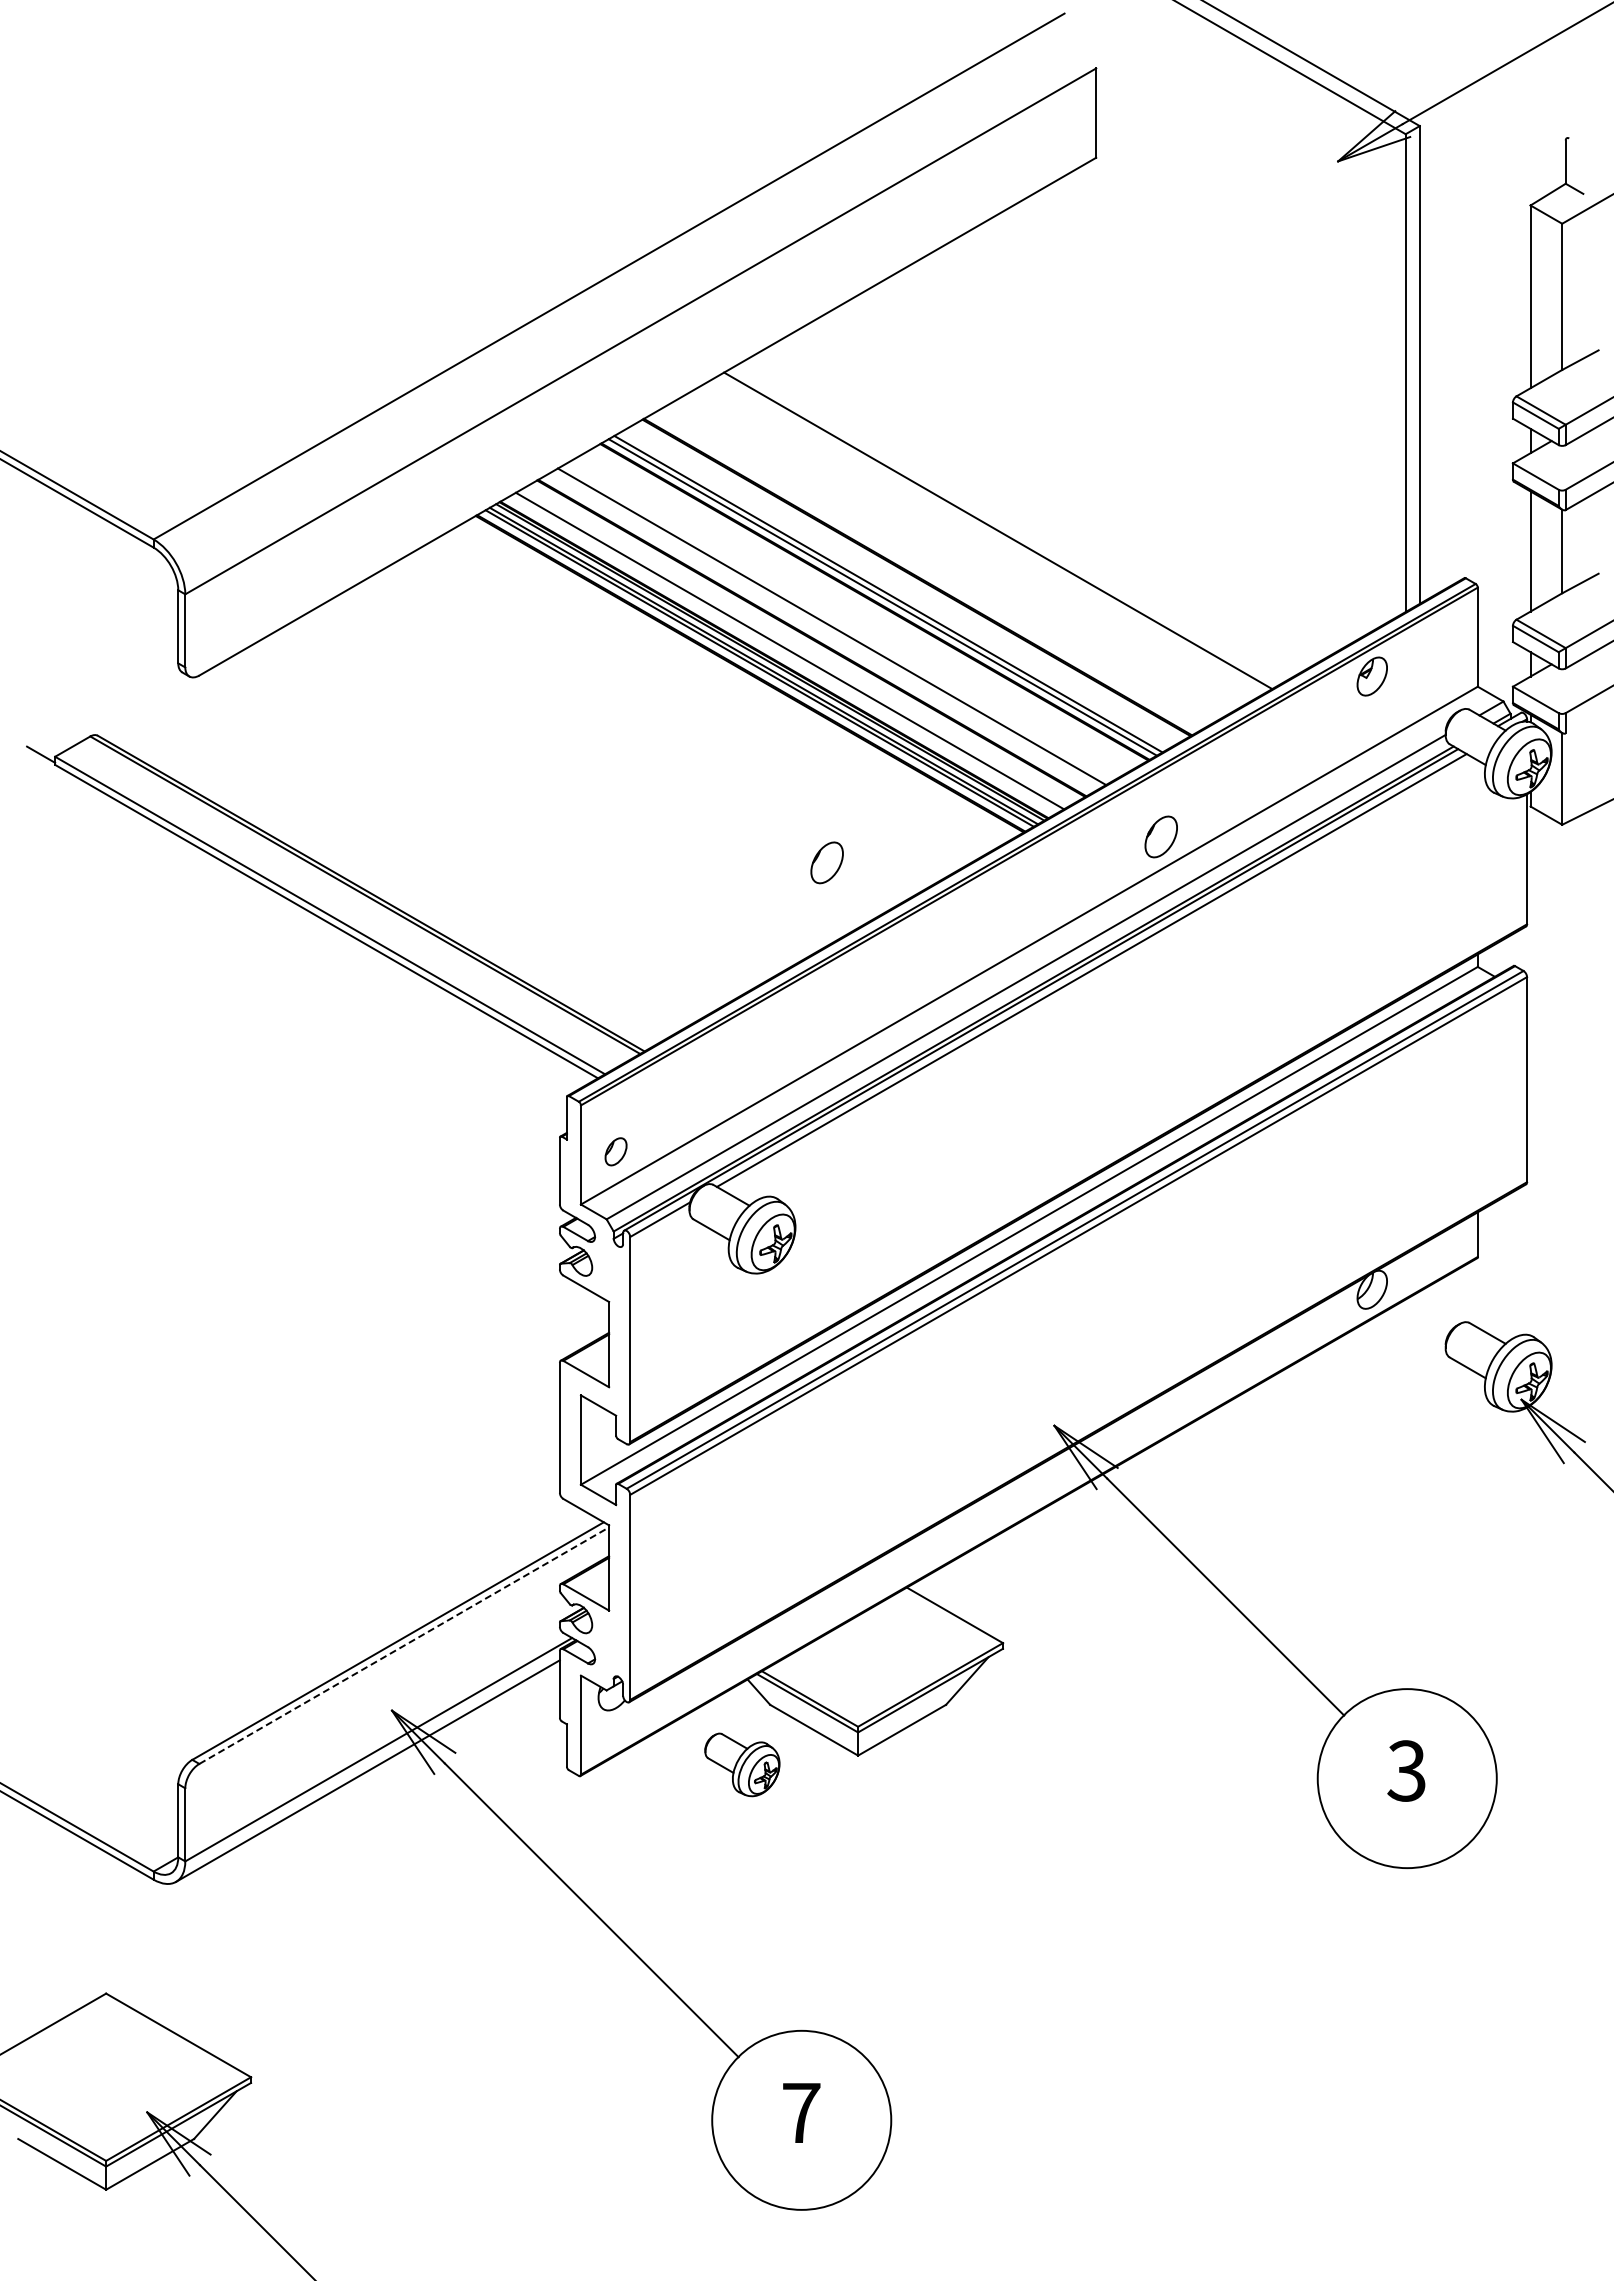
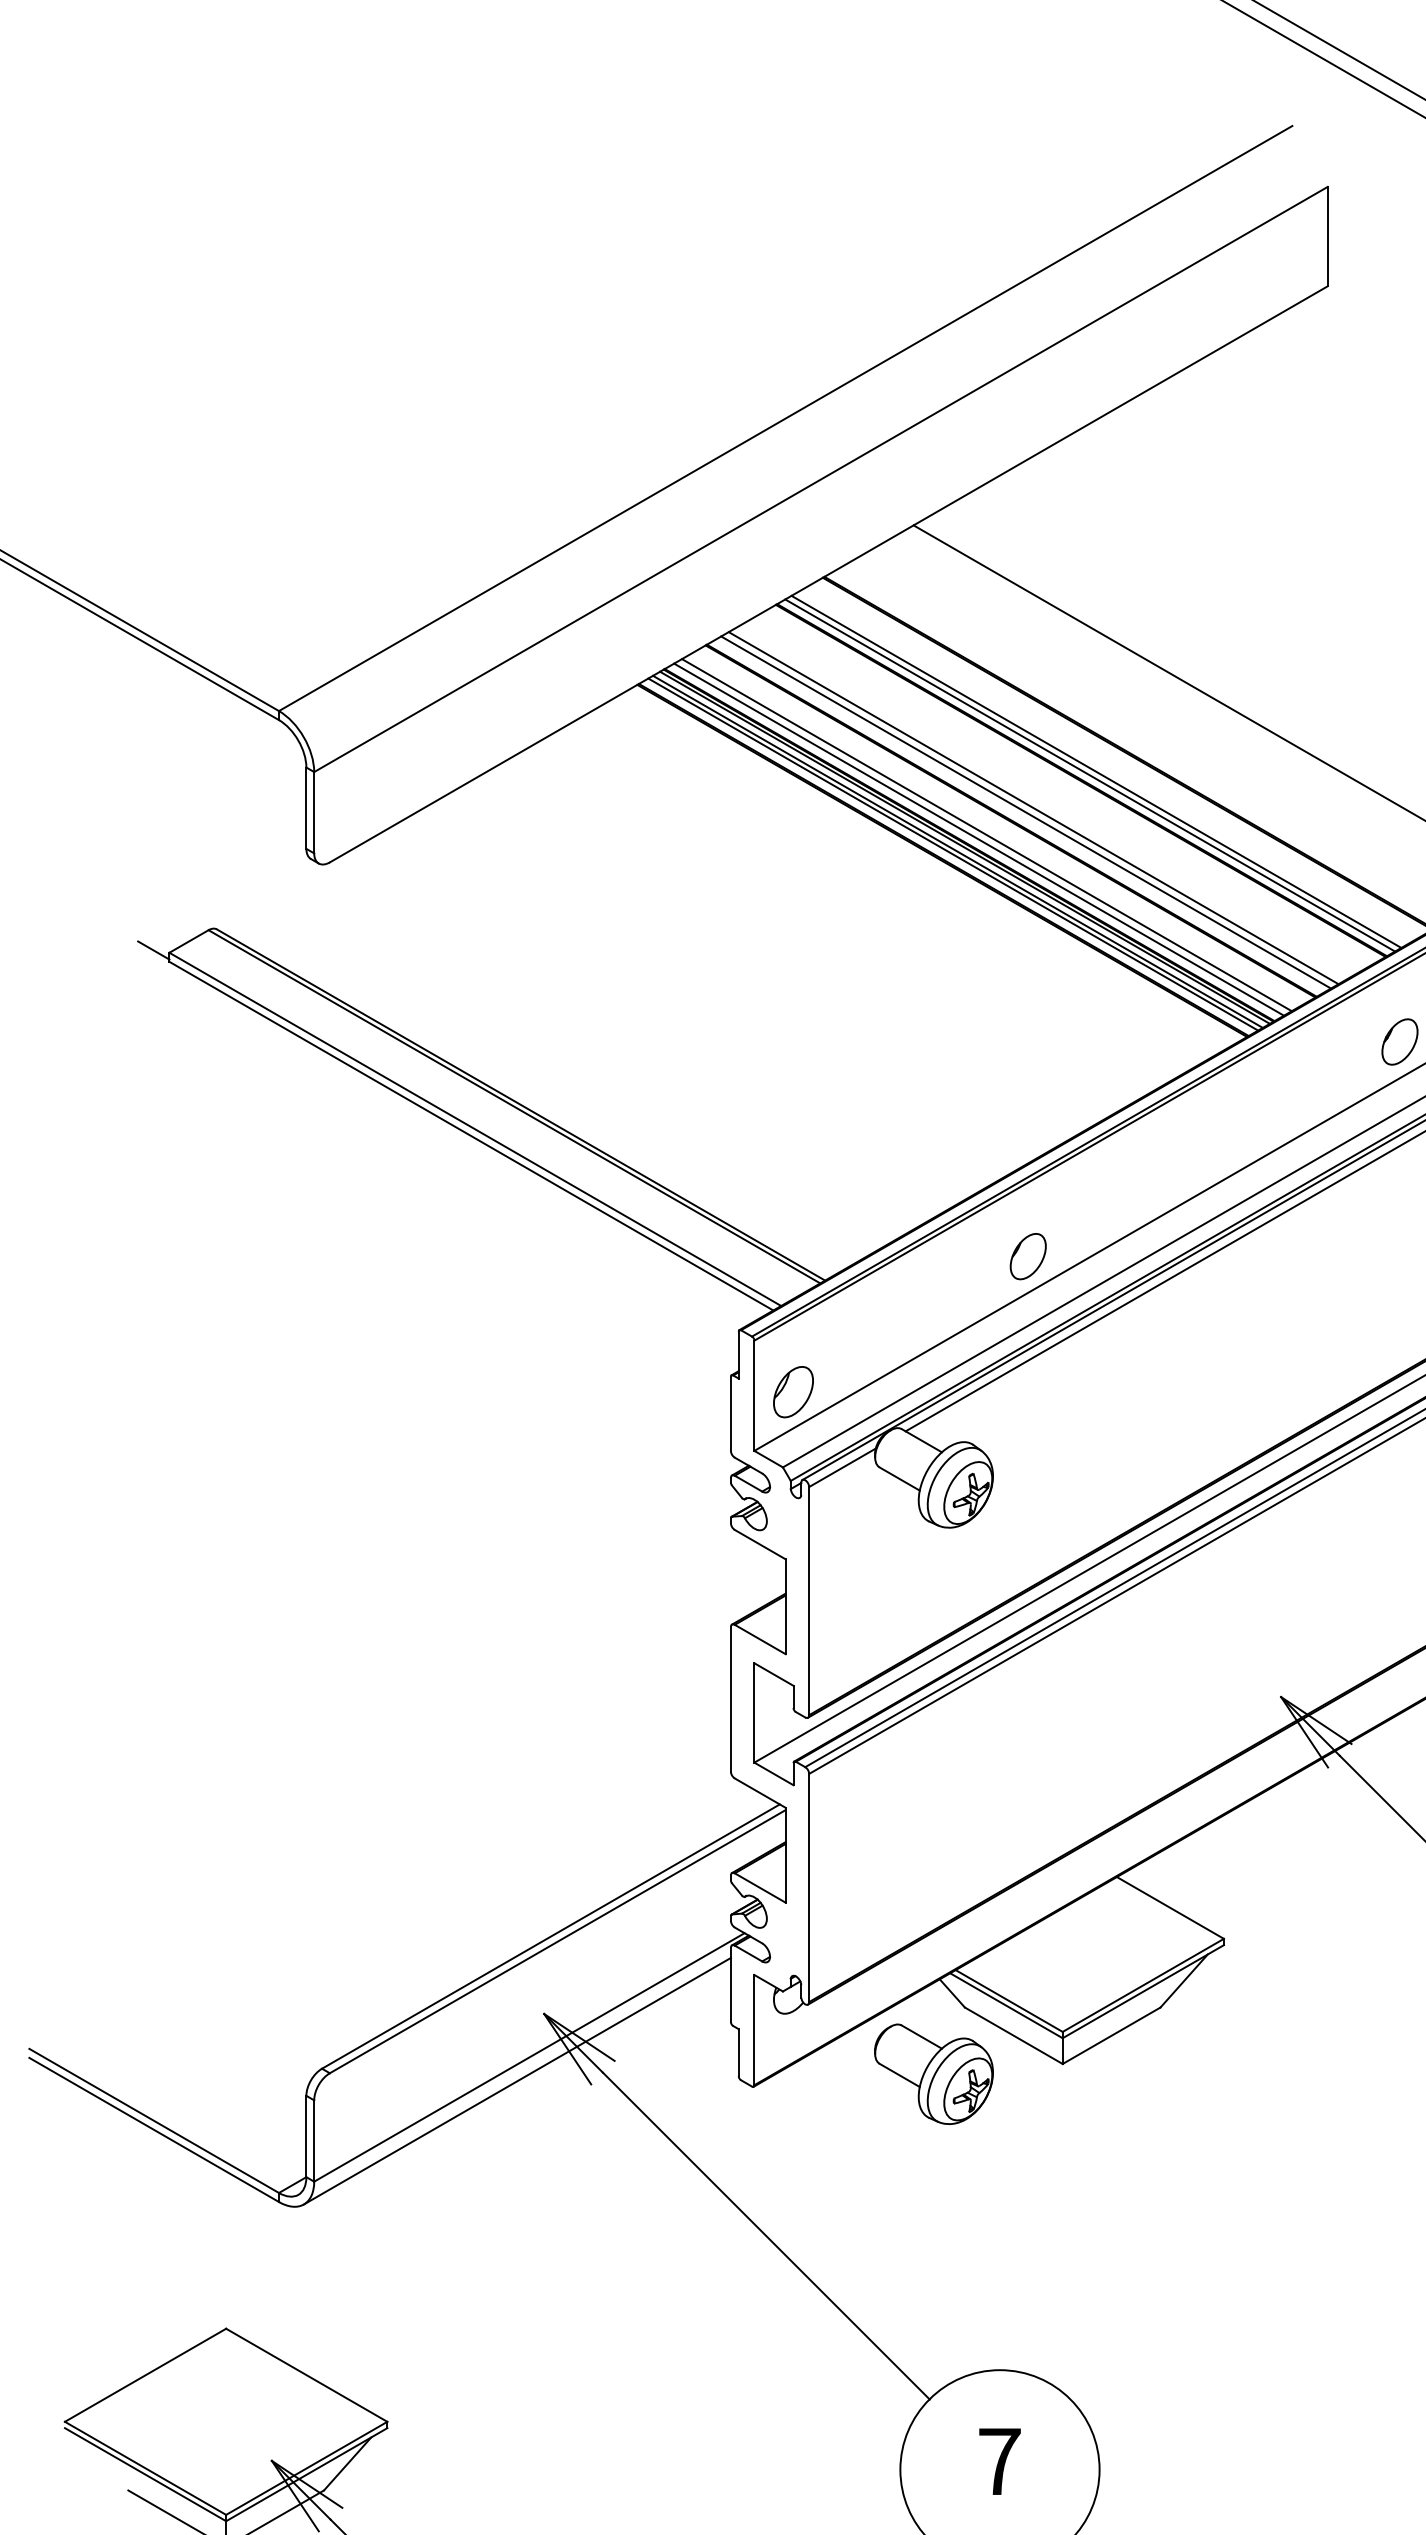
line: (825, 630) -> (1026, 812), added
line: (782, 654) -> (978, 838), added
part: (826, 862) -> (1027, 1256), moved
part: (615, 1151) -> (792, 1391), size x1.67
line: (404, 1645) -> (558, 1941), dashed -> solid
part: (742, 1764) -> (934, 2073), size x1.43

